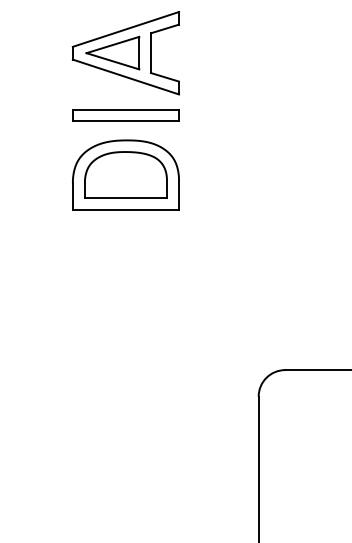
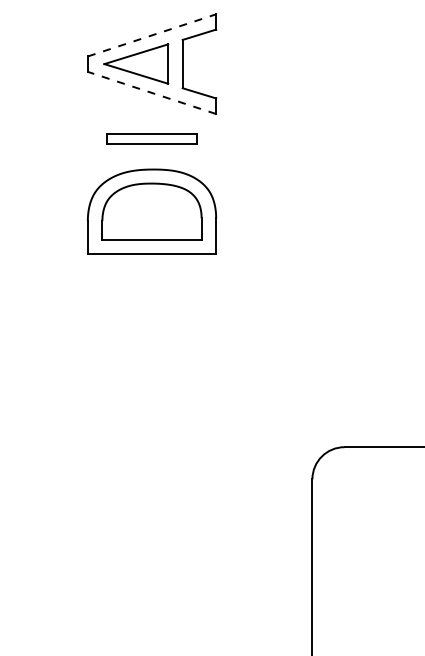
line: (126, 29) -> (152, 35), solid -> dashed
line: (126, 76) -> (152, 92), solid -> dashed
part: (125, 114) -> (151, 138), size x0.7

